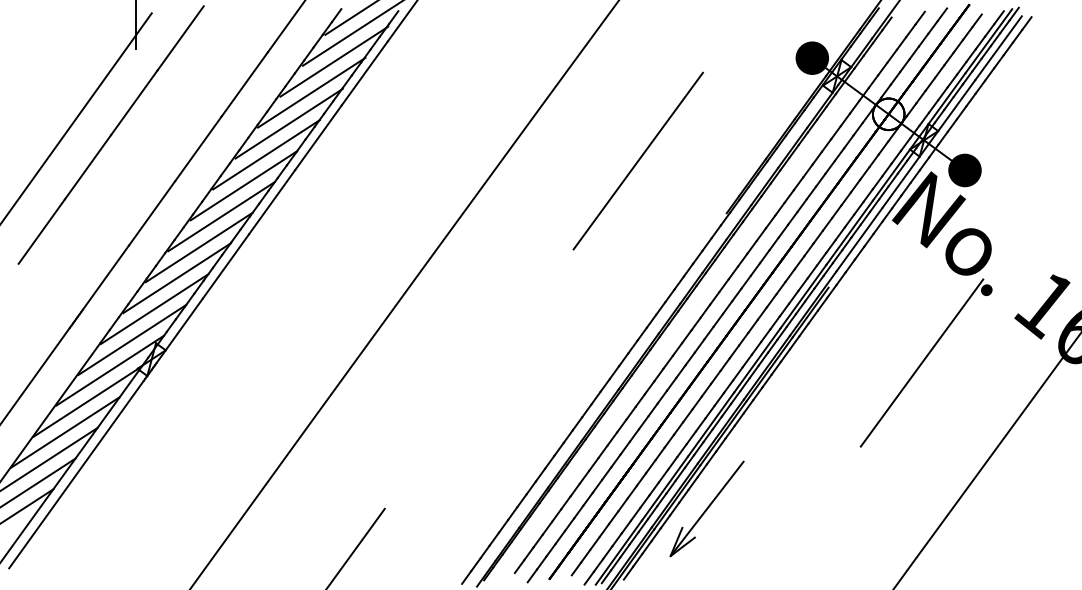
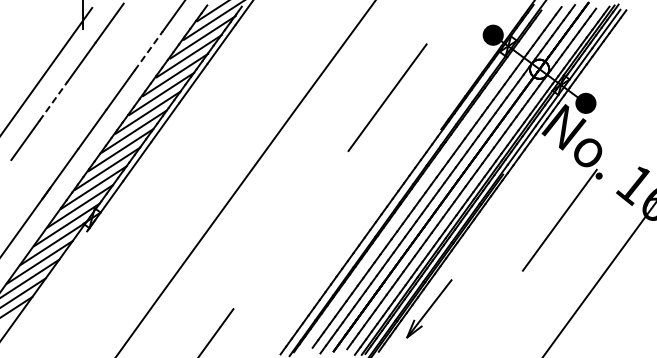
line: (244, 83) -> (148, 50), solid -> dashed
line: (88, 167) -> (53, 101), solid -> dashed
line: (76, 473) -> (46, 287), removed

